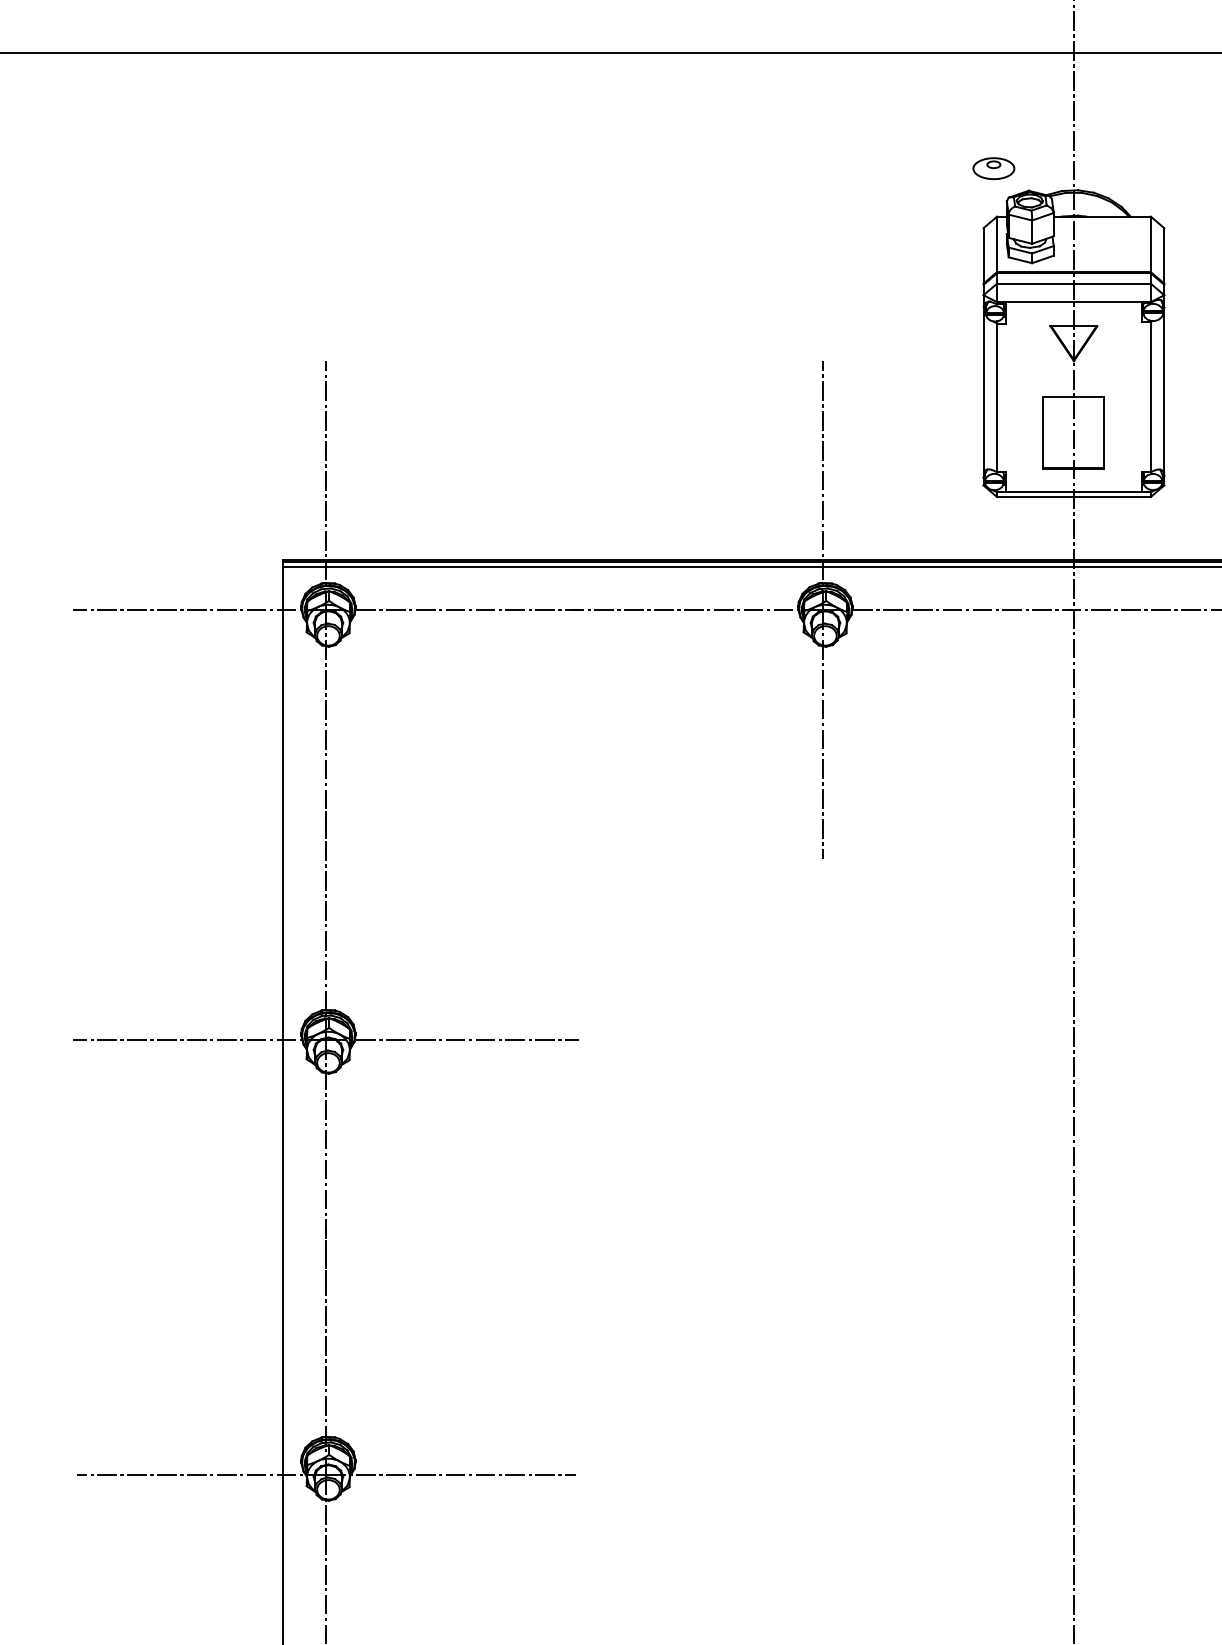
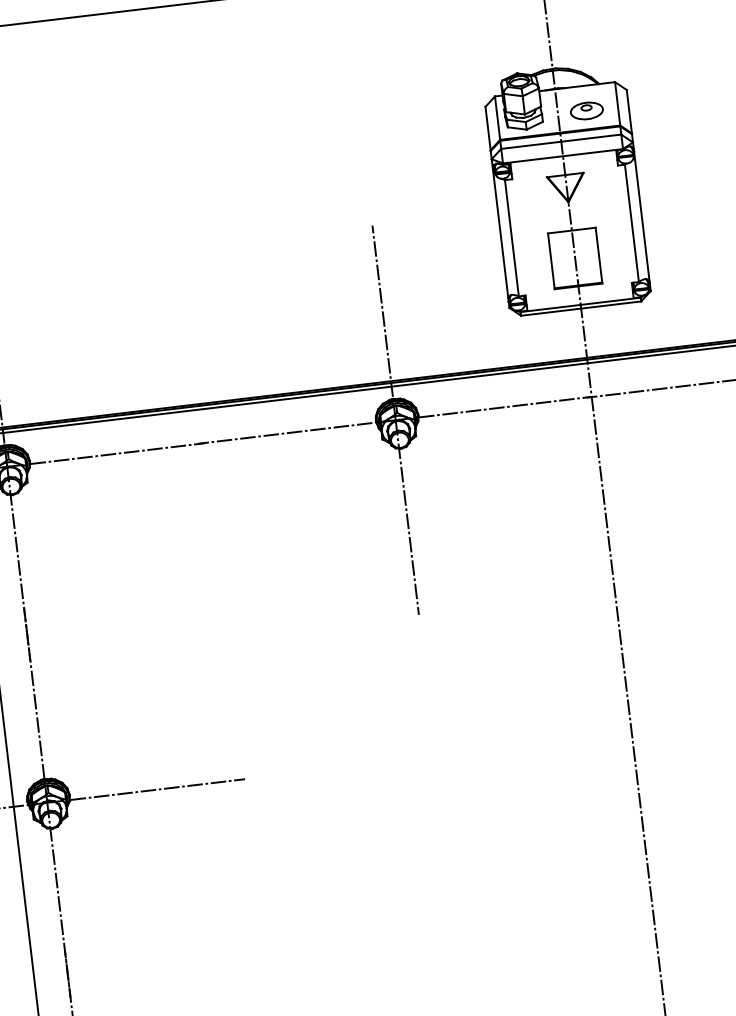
part: (993, 168) -> (586, 110), moved

